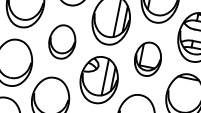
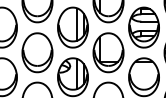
part: (62, 41) -> (37, 52), size x1.43
part: (148, 58) -> (108, 52), size x1.43

